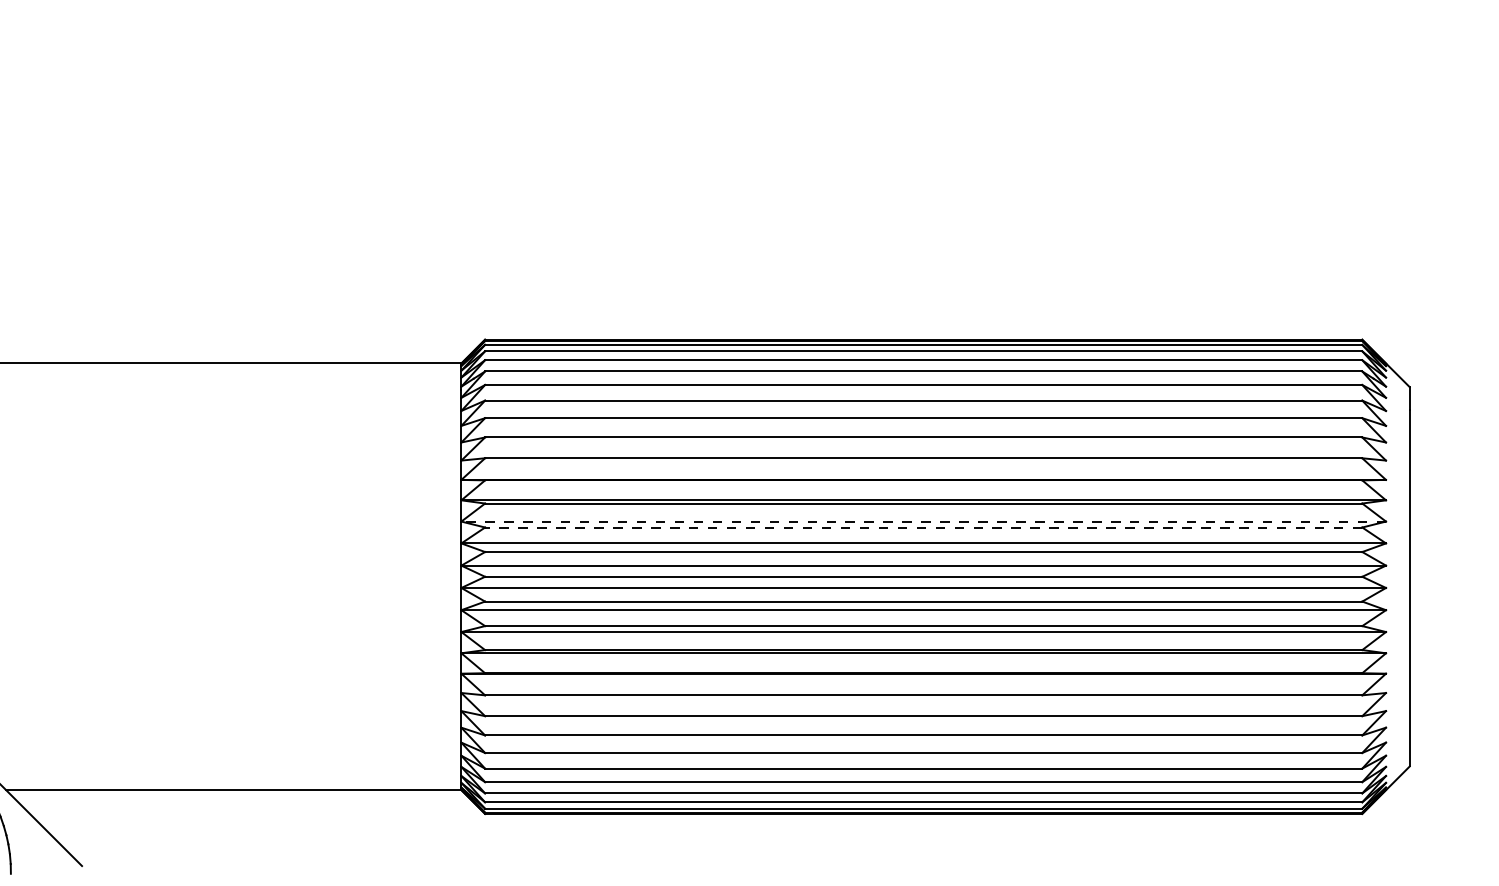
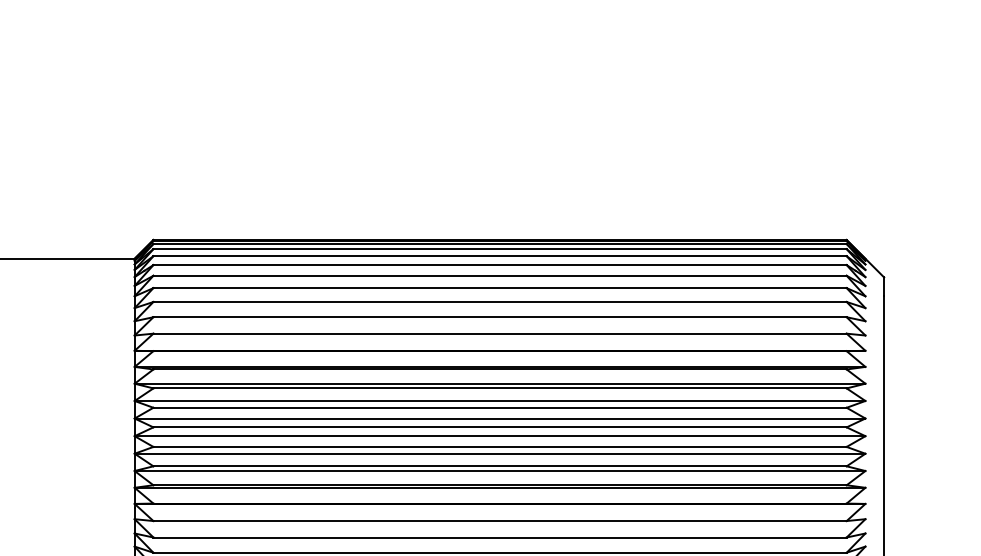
line: (923, 521) -> (499, 383), dashed -> solid
line: (923, 527) -> (499, 388), dashed -> solid

